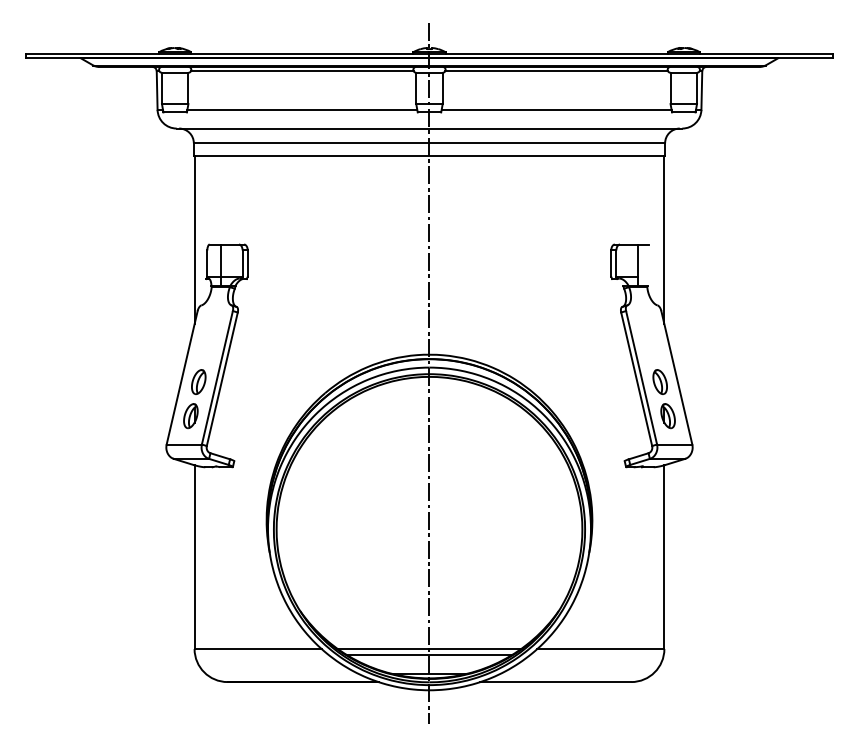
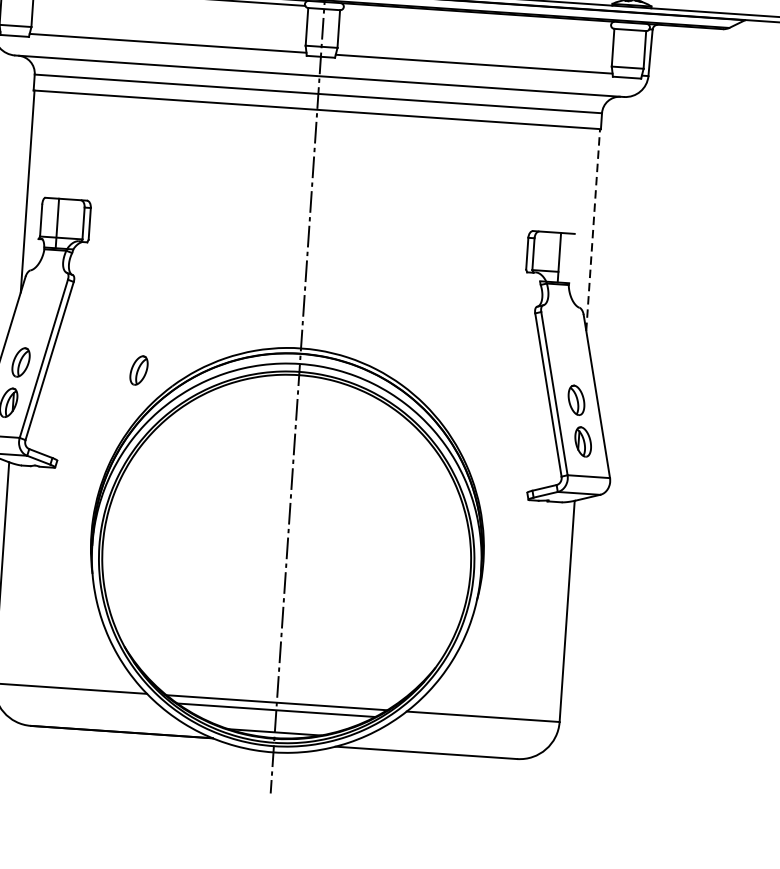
line: (556, 71) -> (477, 17), removed
line: (664, 240) -> (593, 230), solid -> dashed
part: (296, 381) -> (138, 369), added

